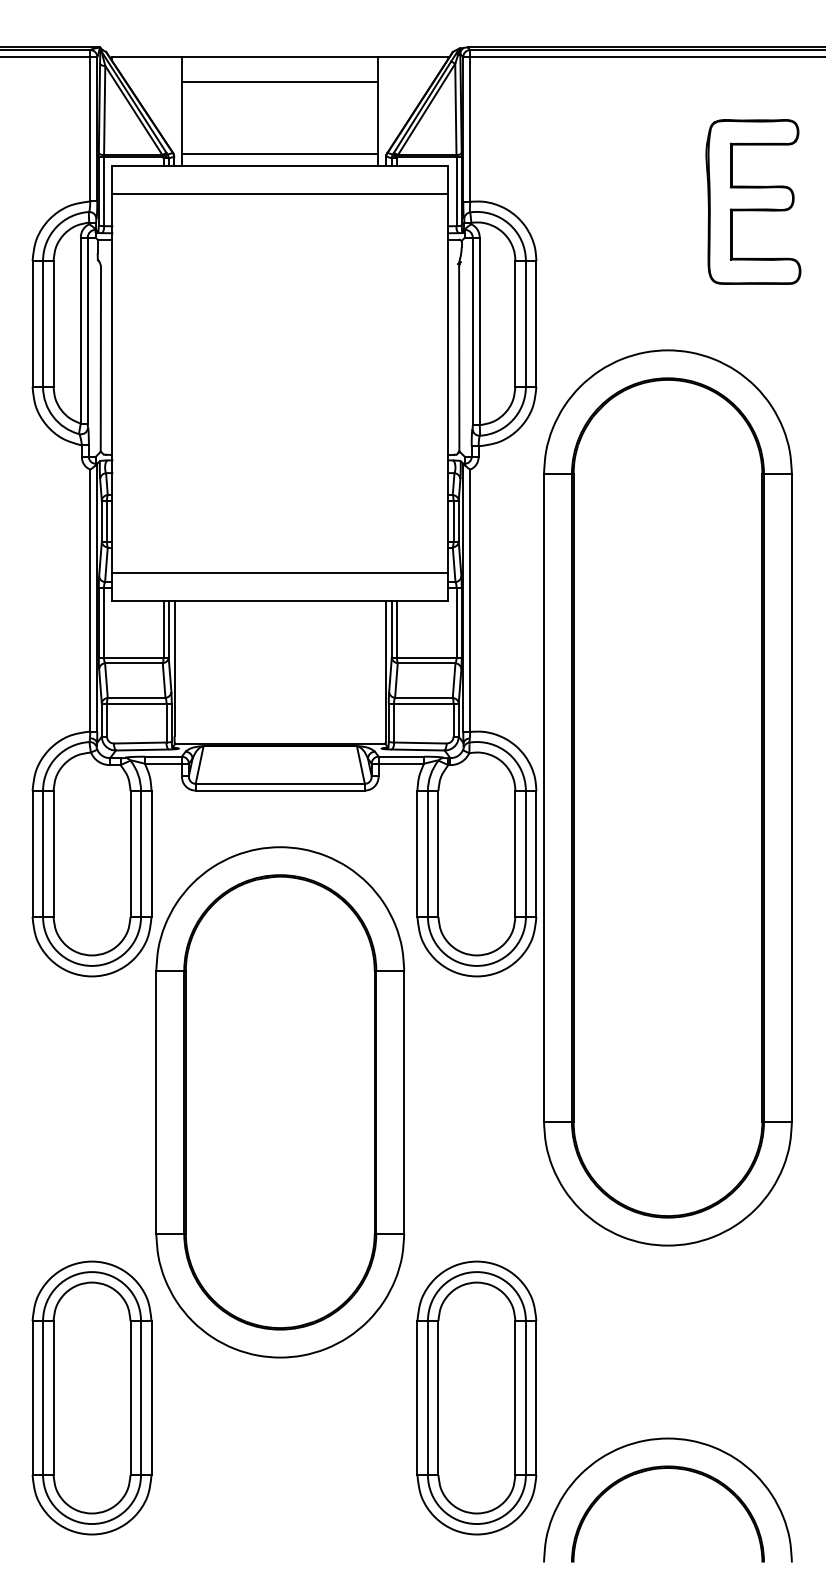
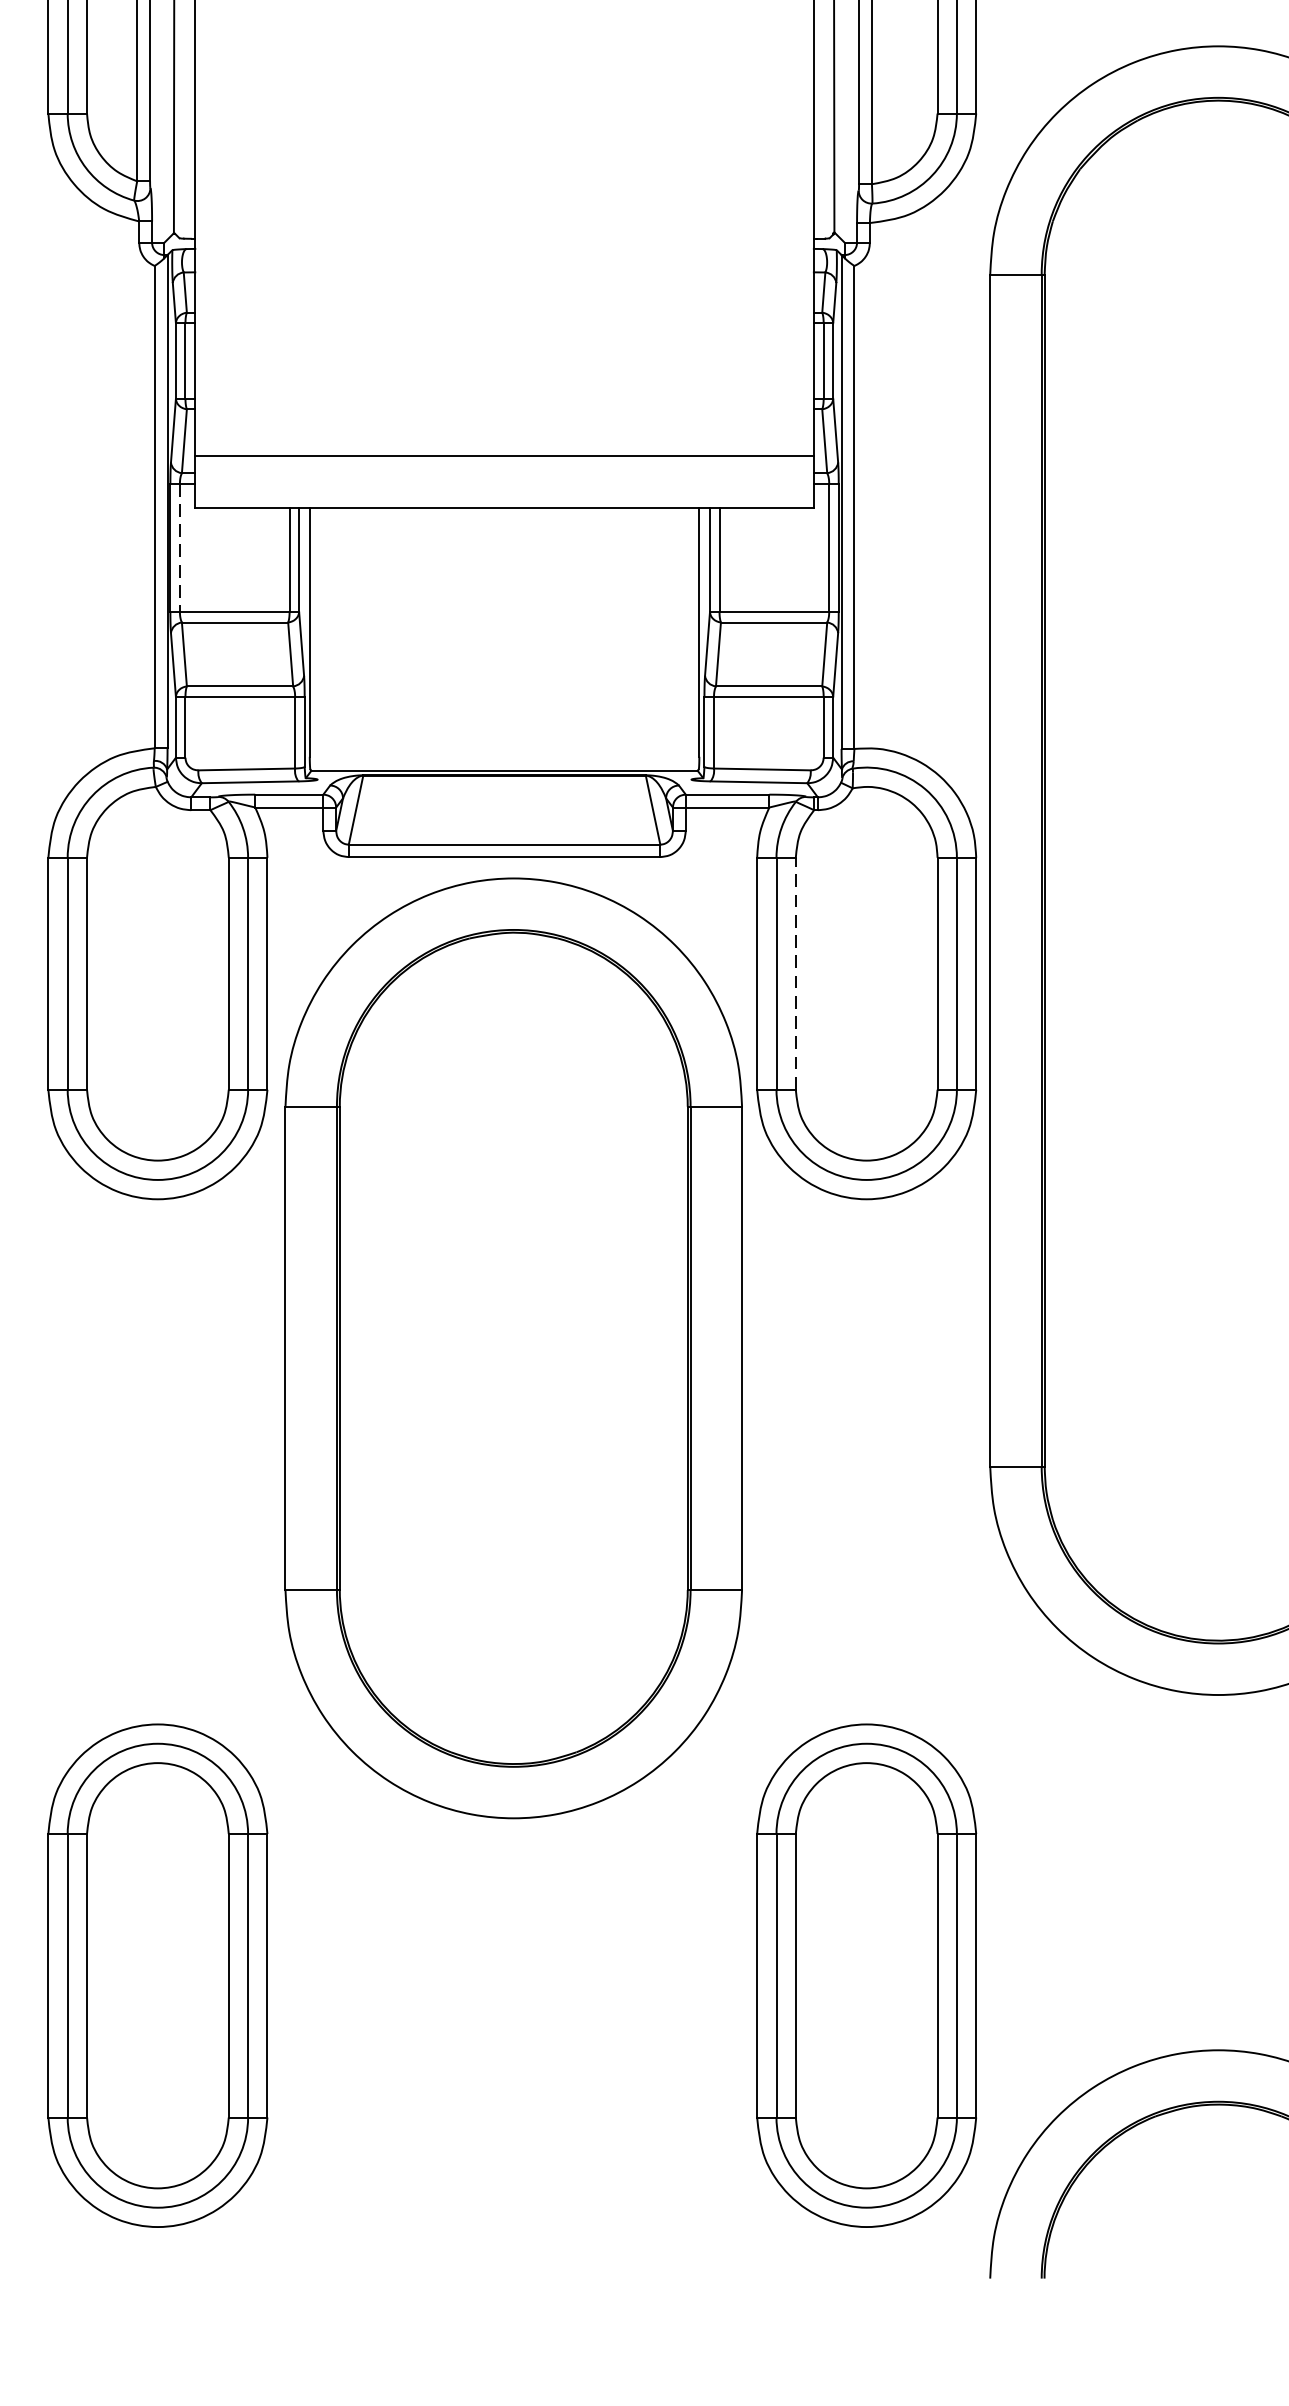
line: (104, 622) -> (180, 547), solid -> dashed
line: (438, 853) -> (795, 972), solid -> dashed
part: (280, 1102) -> (514, 1348), moved

